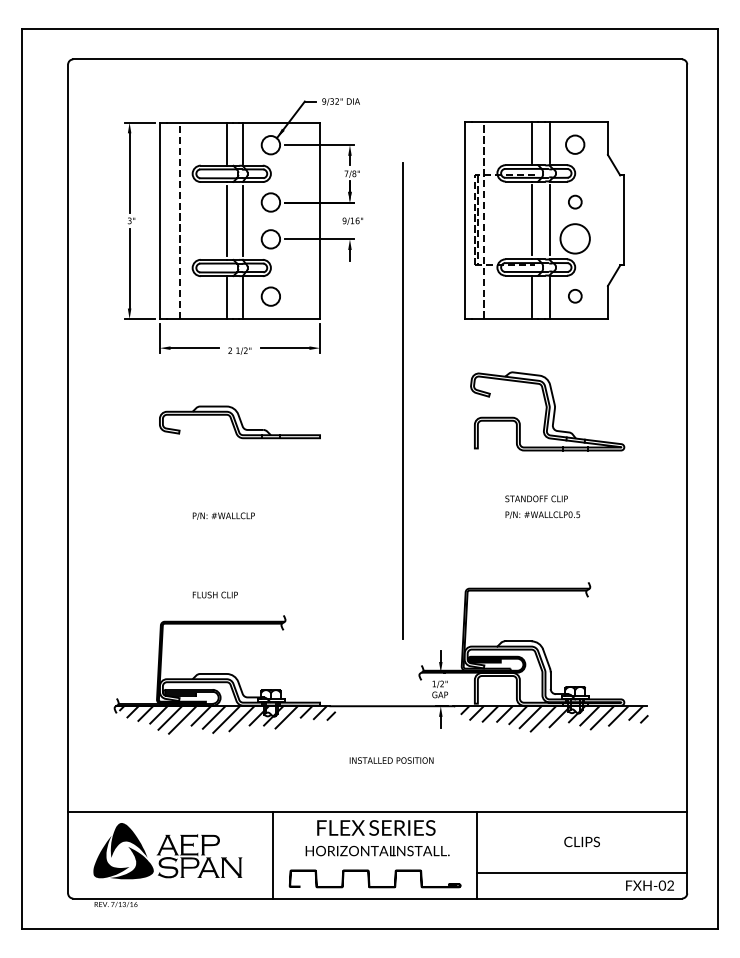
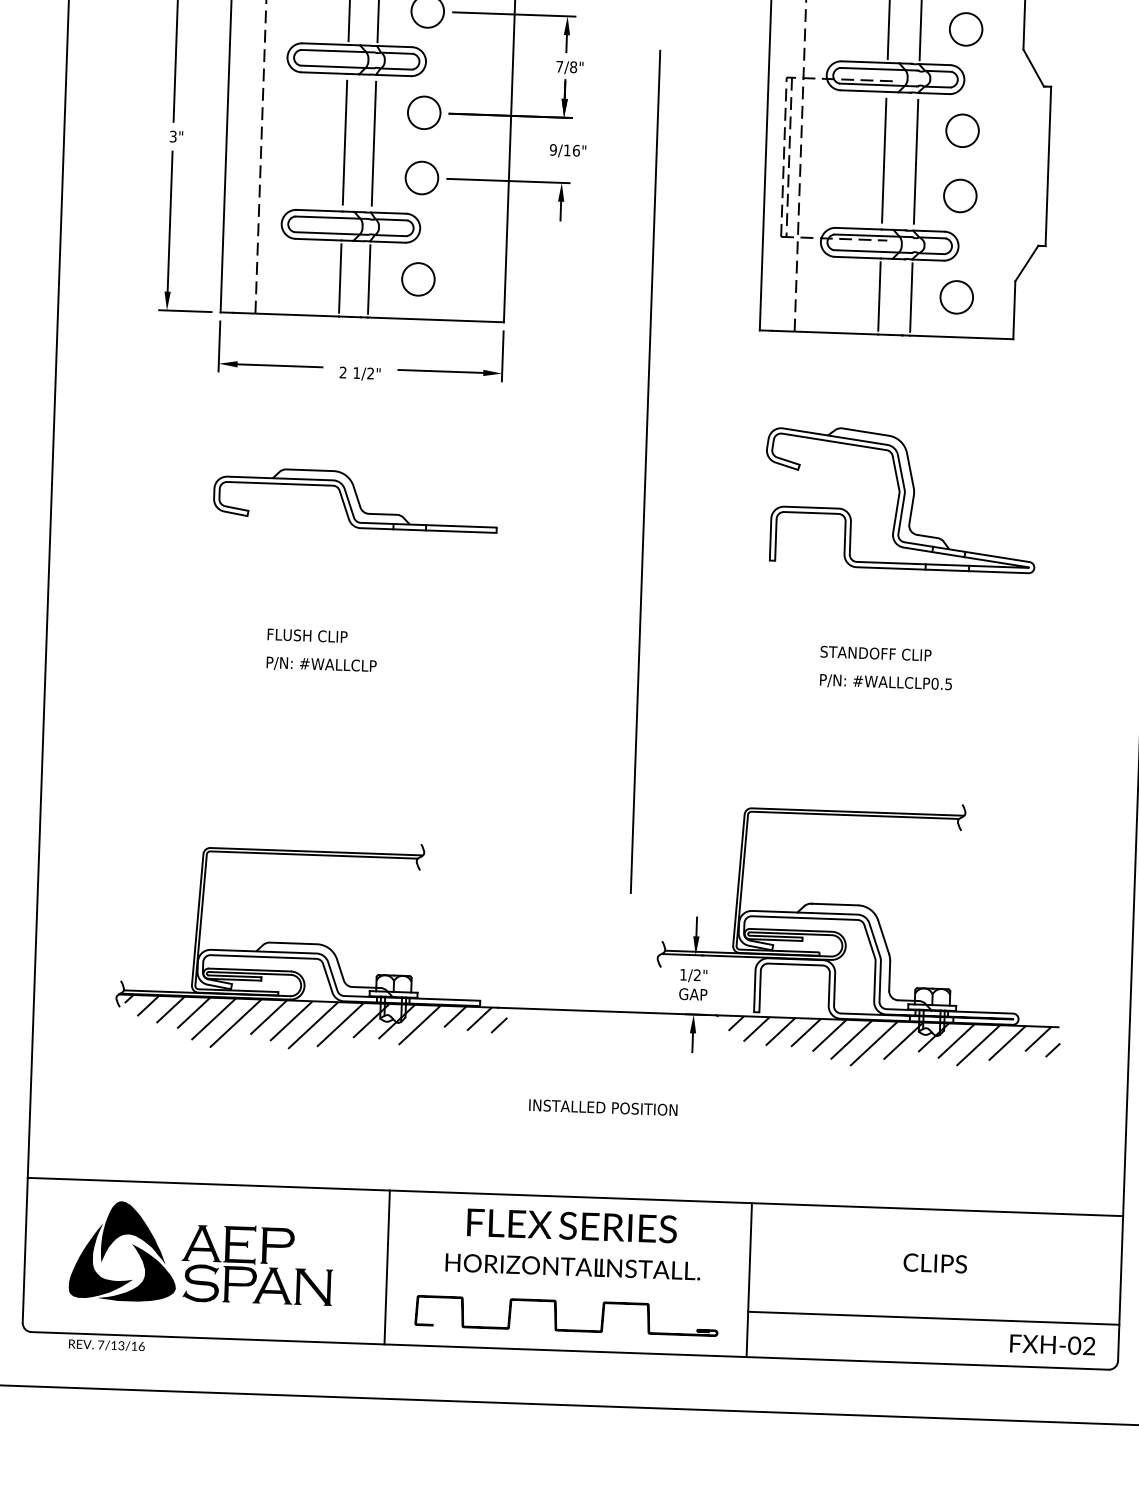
circle: (575, 202) -> (963, 131), size x1.43
circle: (575, 238) -> (960, 195), size x0.62
circle: (575, 296) -> (957, 297), size x1.43
text: (214, 594) -> (306, 634), moved

